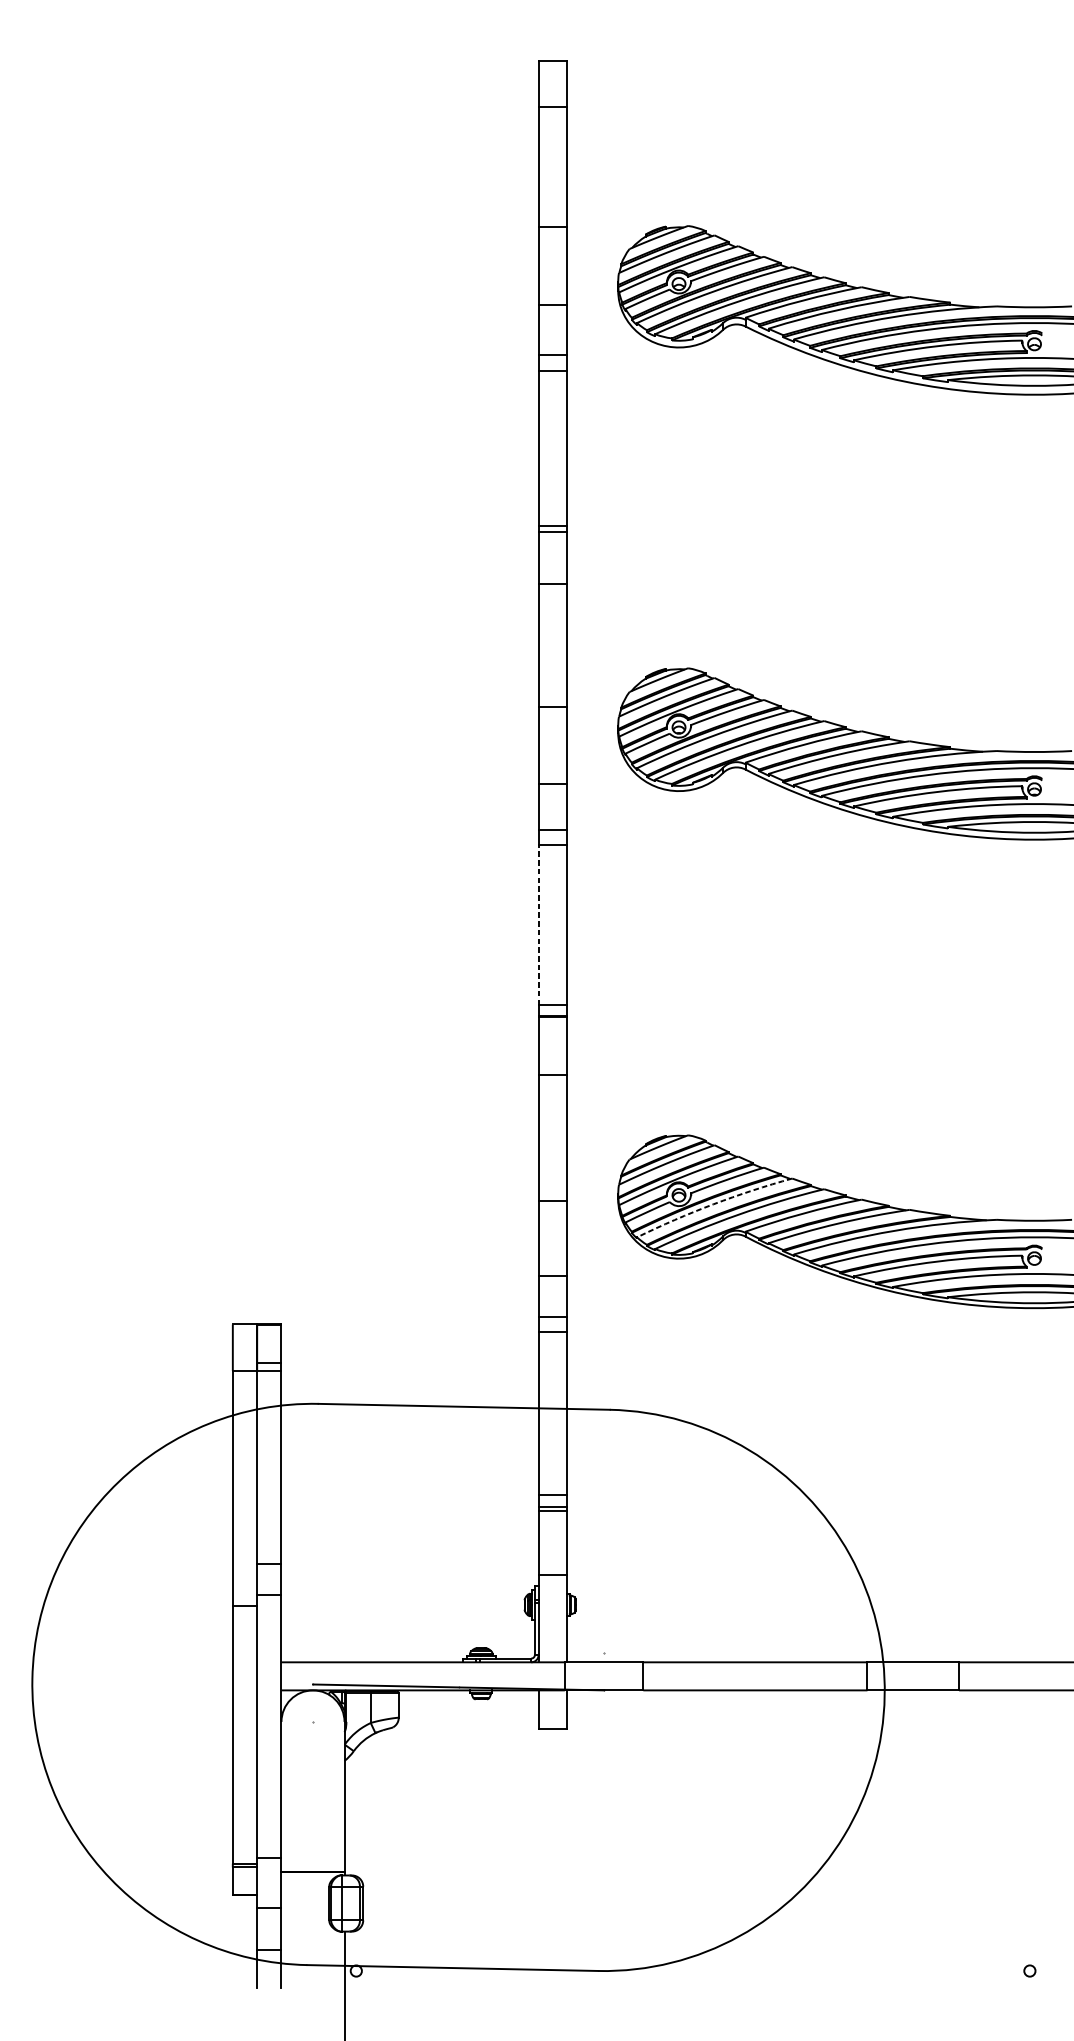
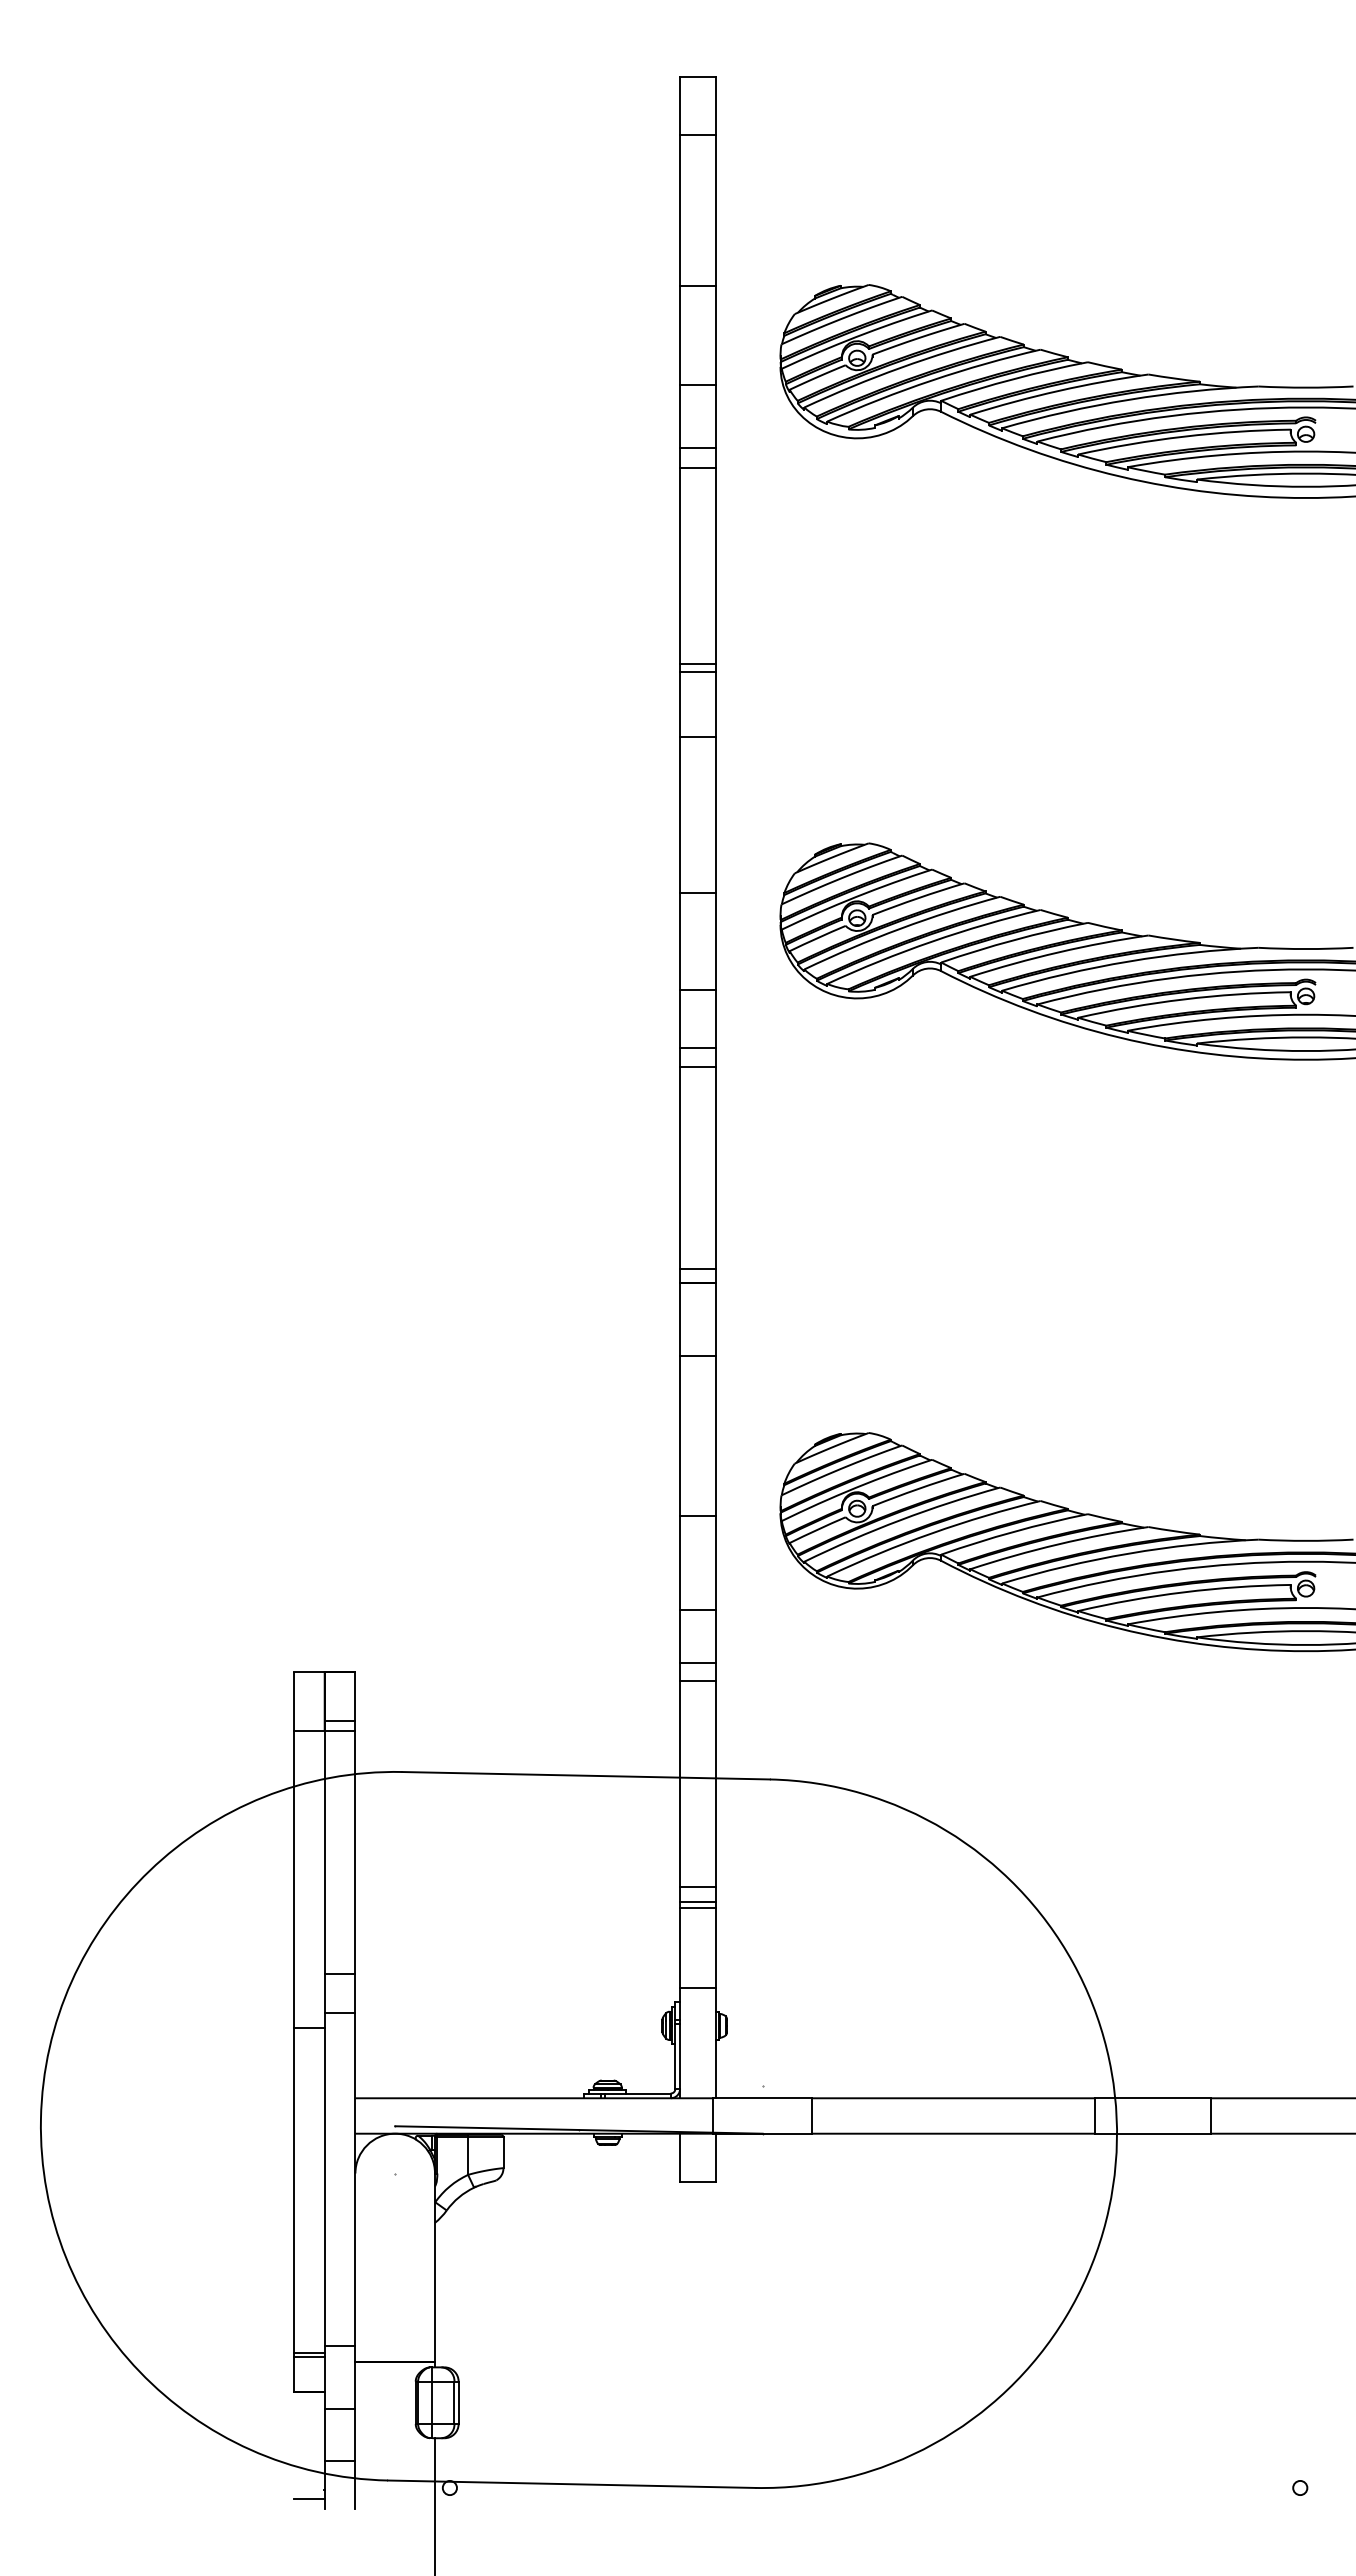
line: (538, 925) -> (680, 1167), dashed -> solid
arc: (713, 1204) -> (900, 1520), dashed -> solid
line: (245, 1979) -> (309, 2498), added

